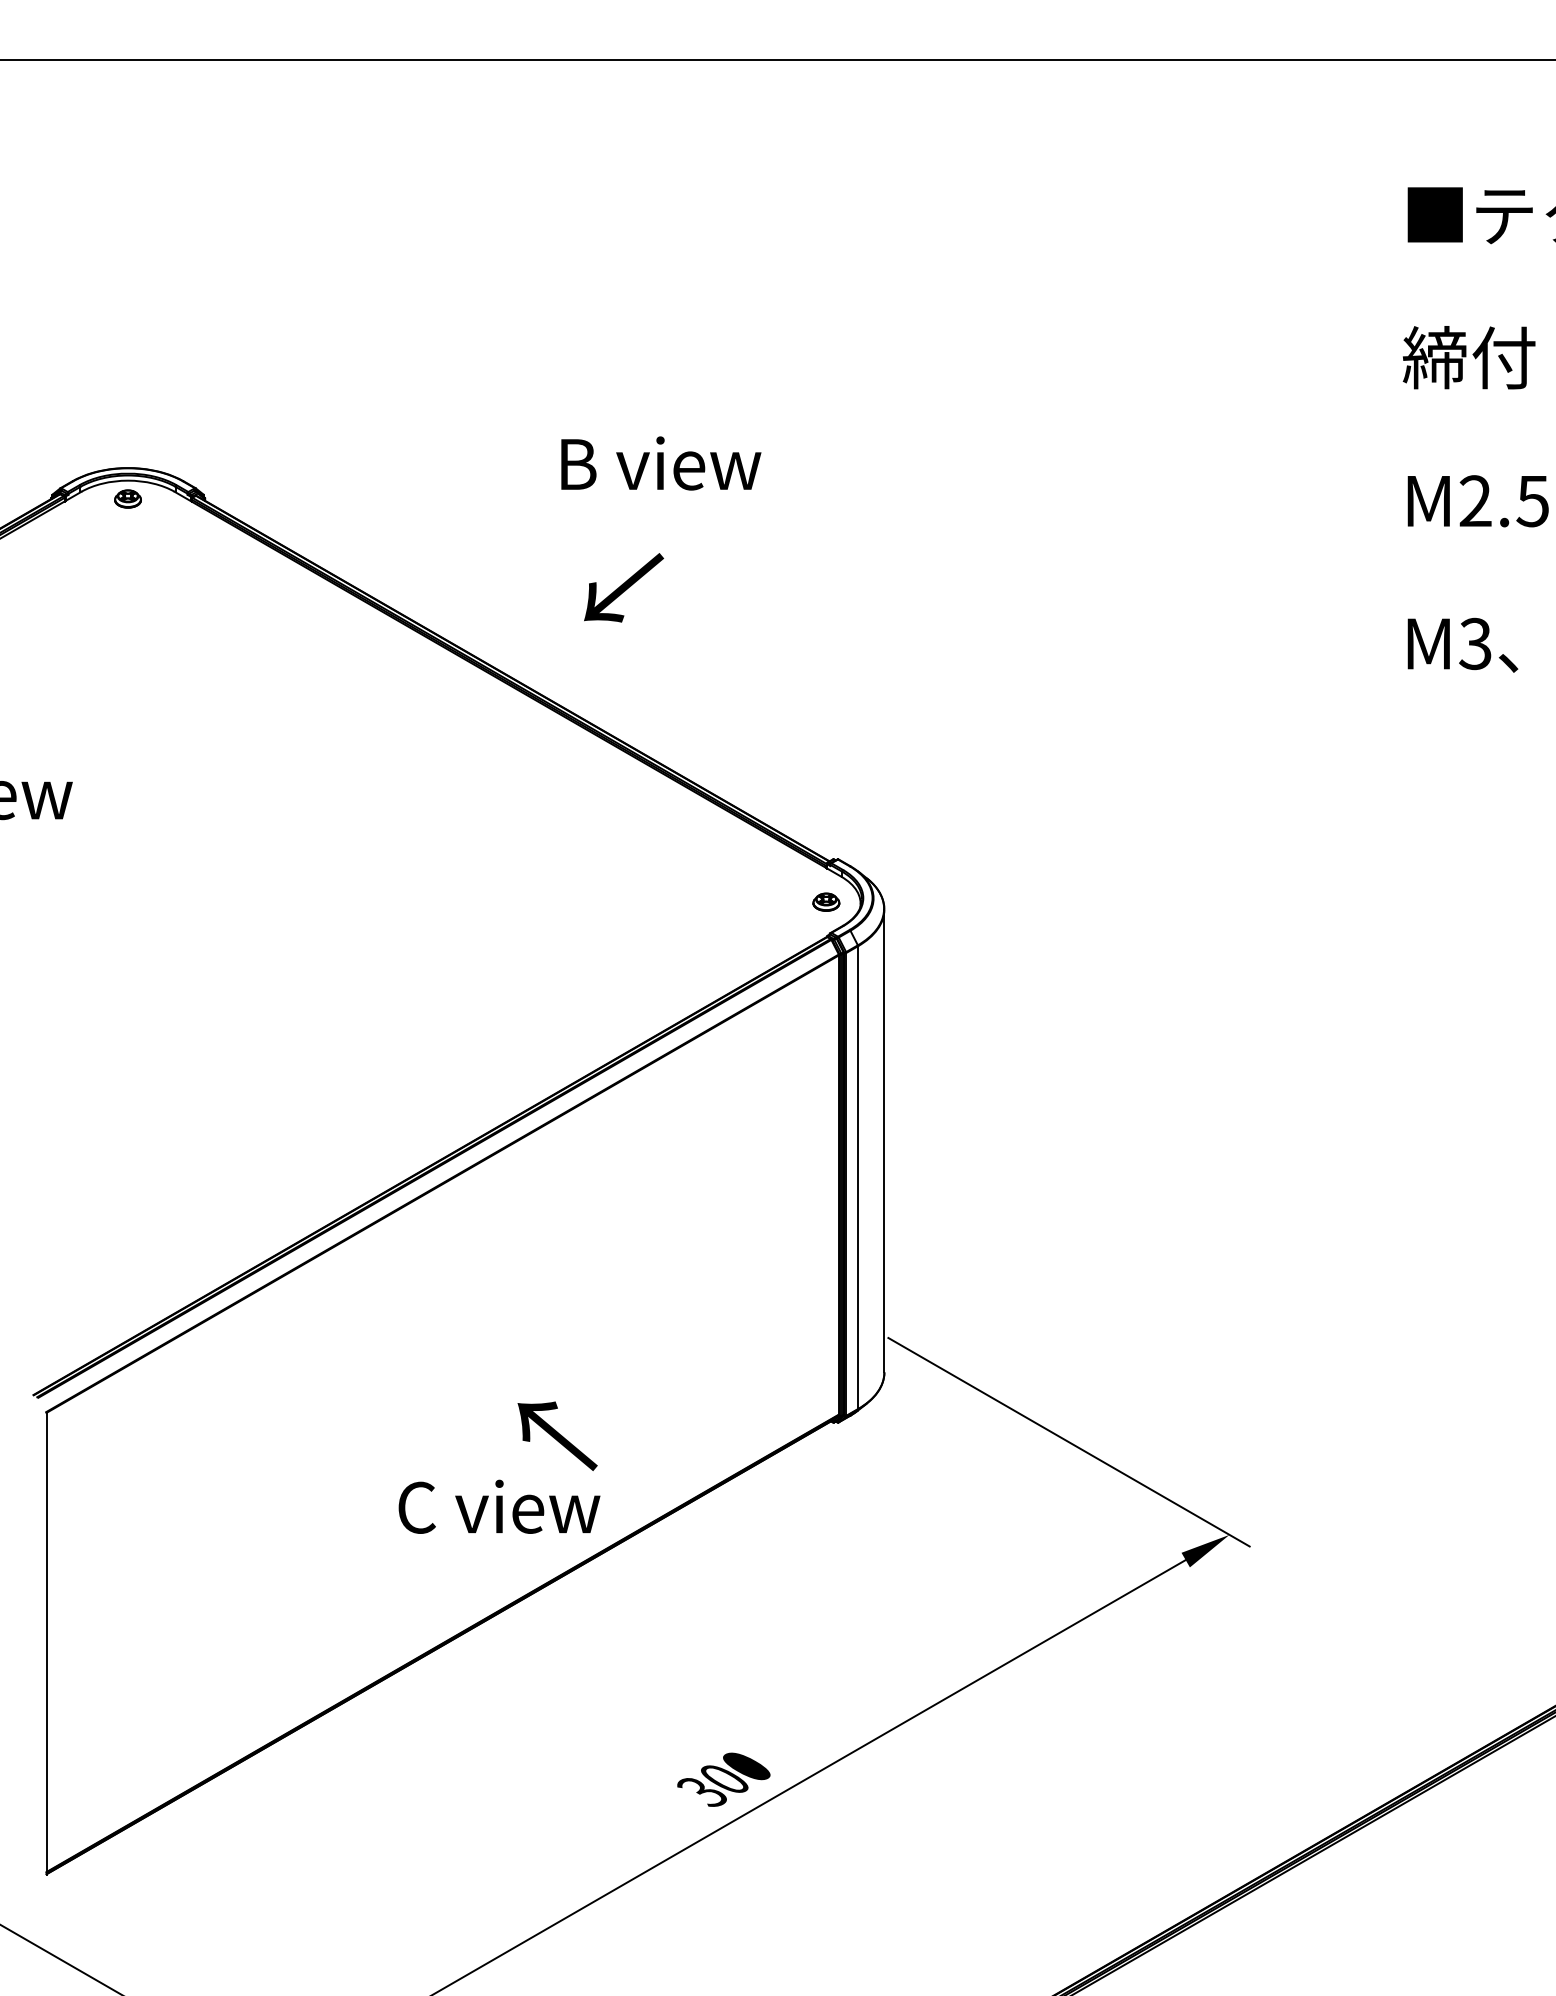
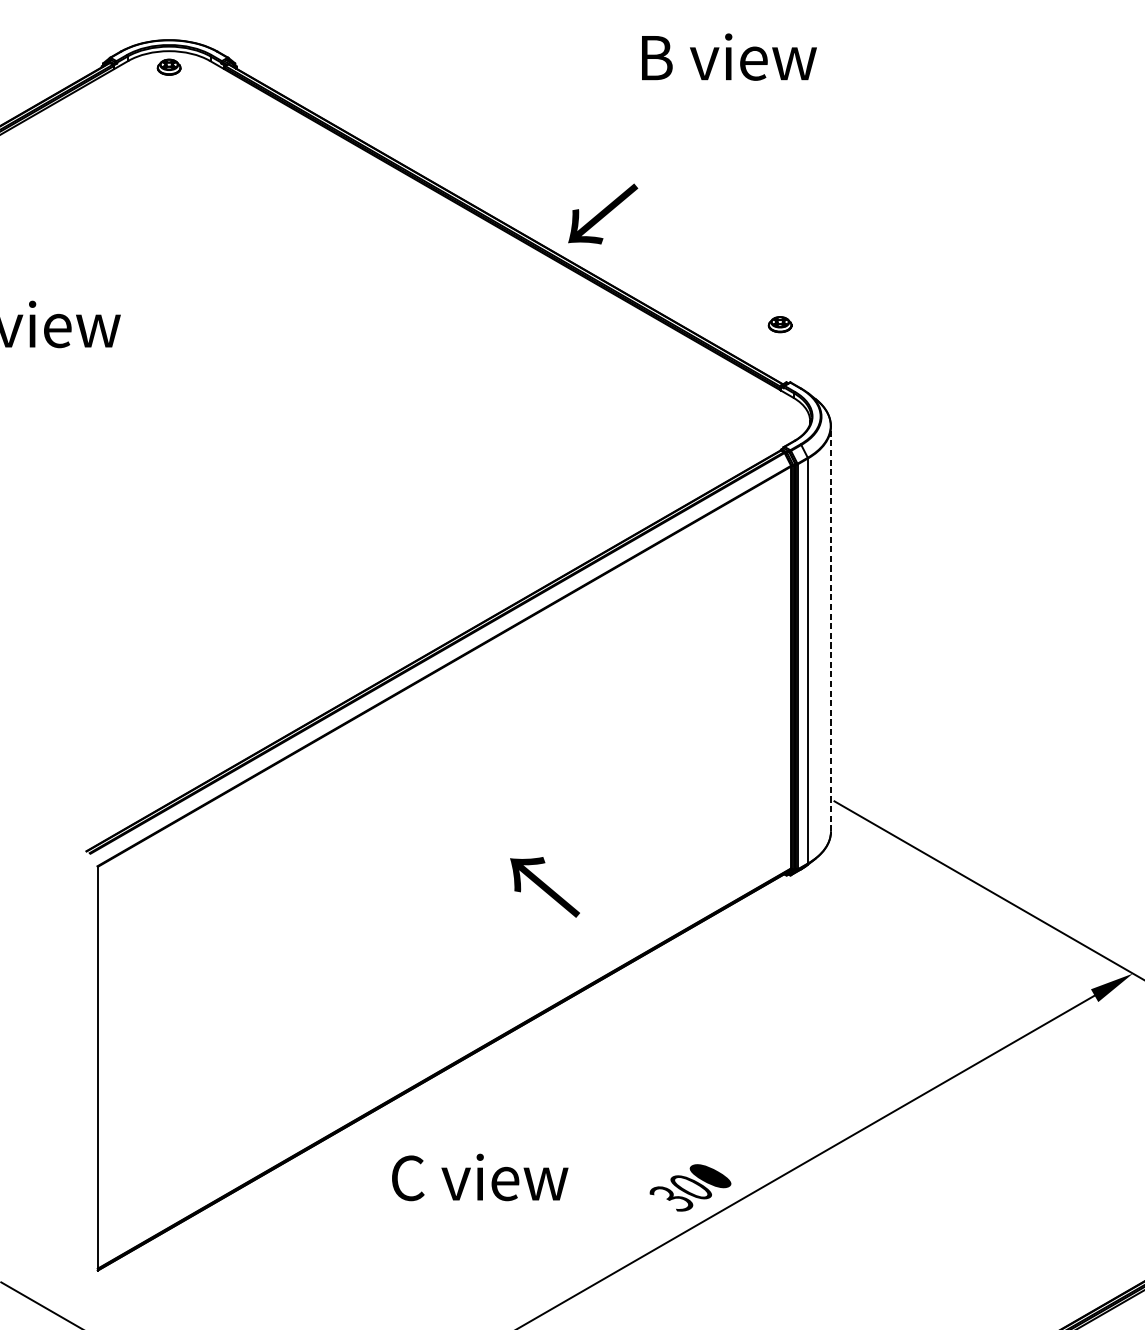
text: (661, 463) -> (729, 57), moved
text: (624, 587) -> (603, 213), moved
part: (826, 901) -> (780, 324), moved
line: (884, 1140) -> (831, 628), solid -> dashed
text: (499, 1506) -> (480, 1177), moved

